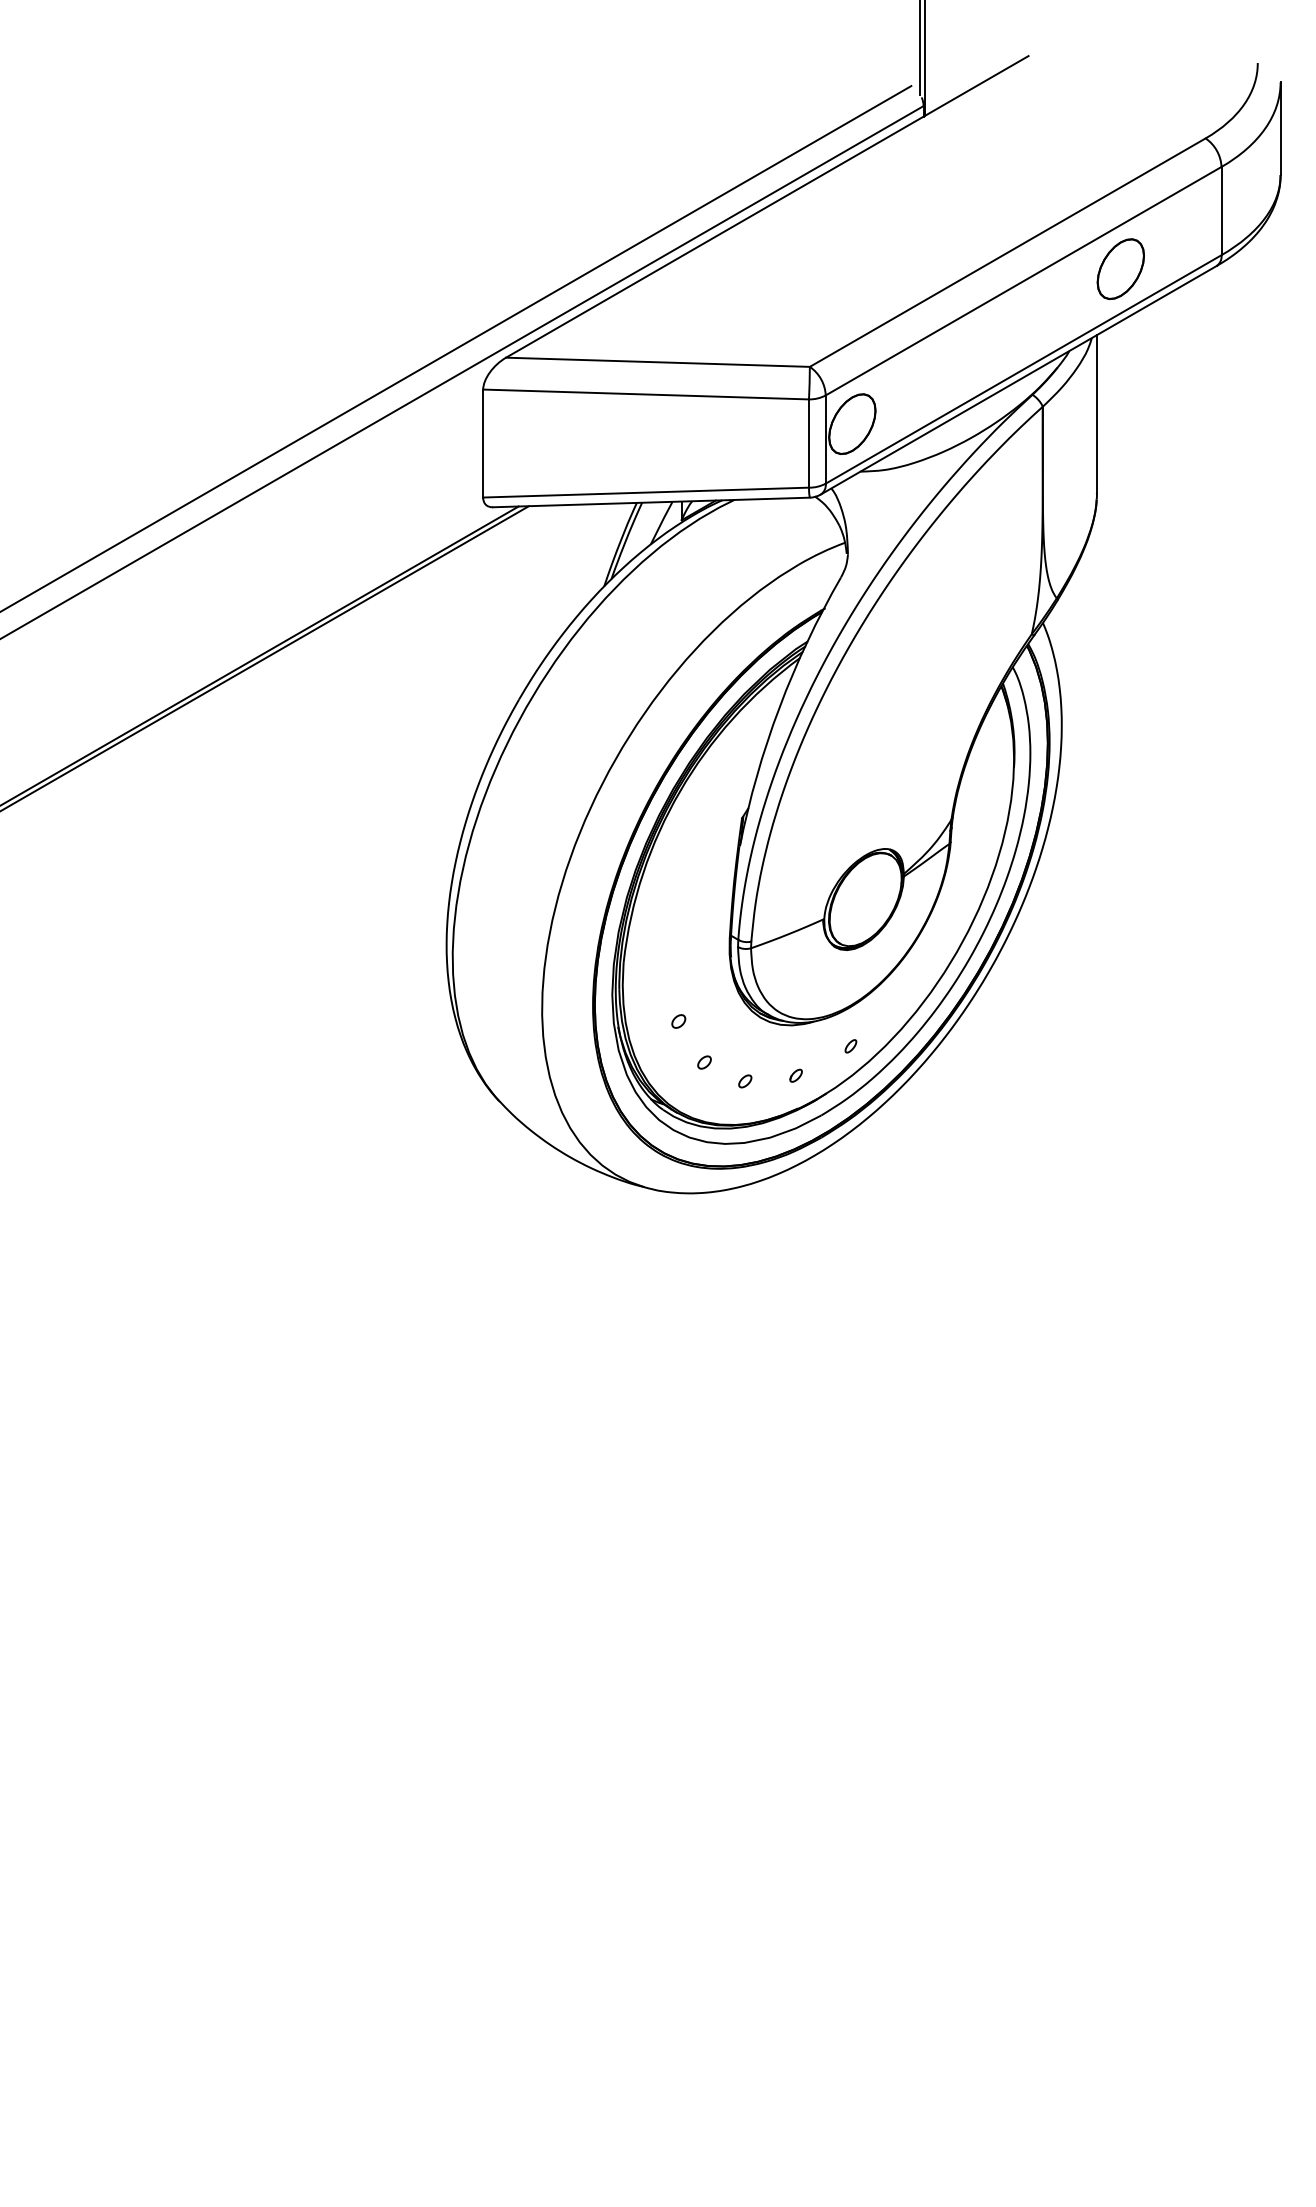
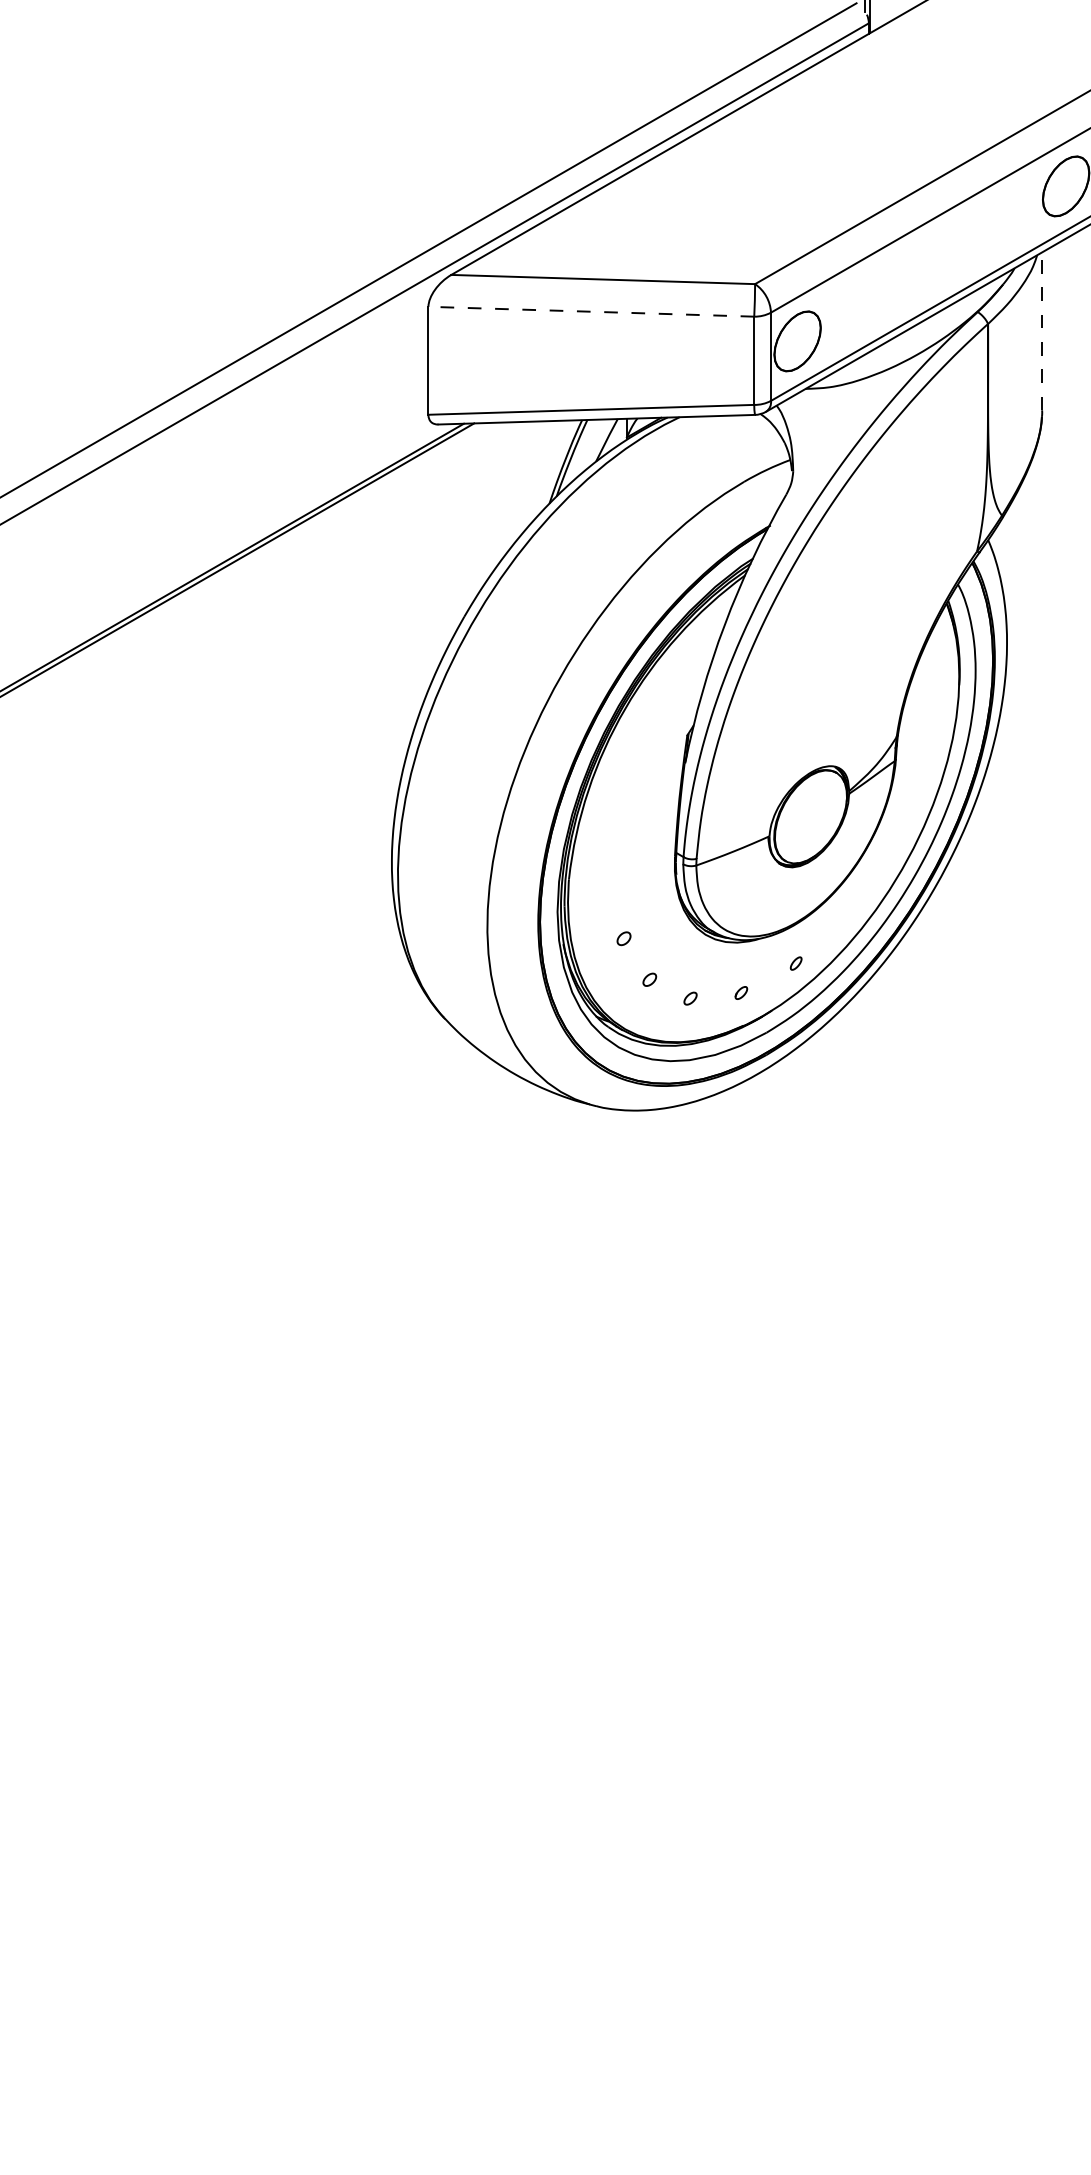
line: (646, 394) -> (591, 311), solid -> dashed
line: (1097, 414) -> (1042, 331), solid -> dashed

